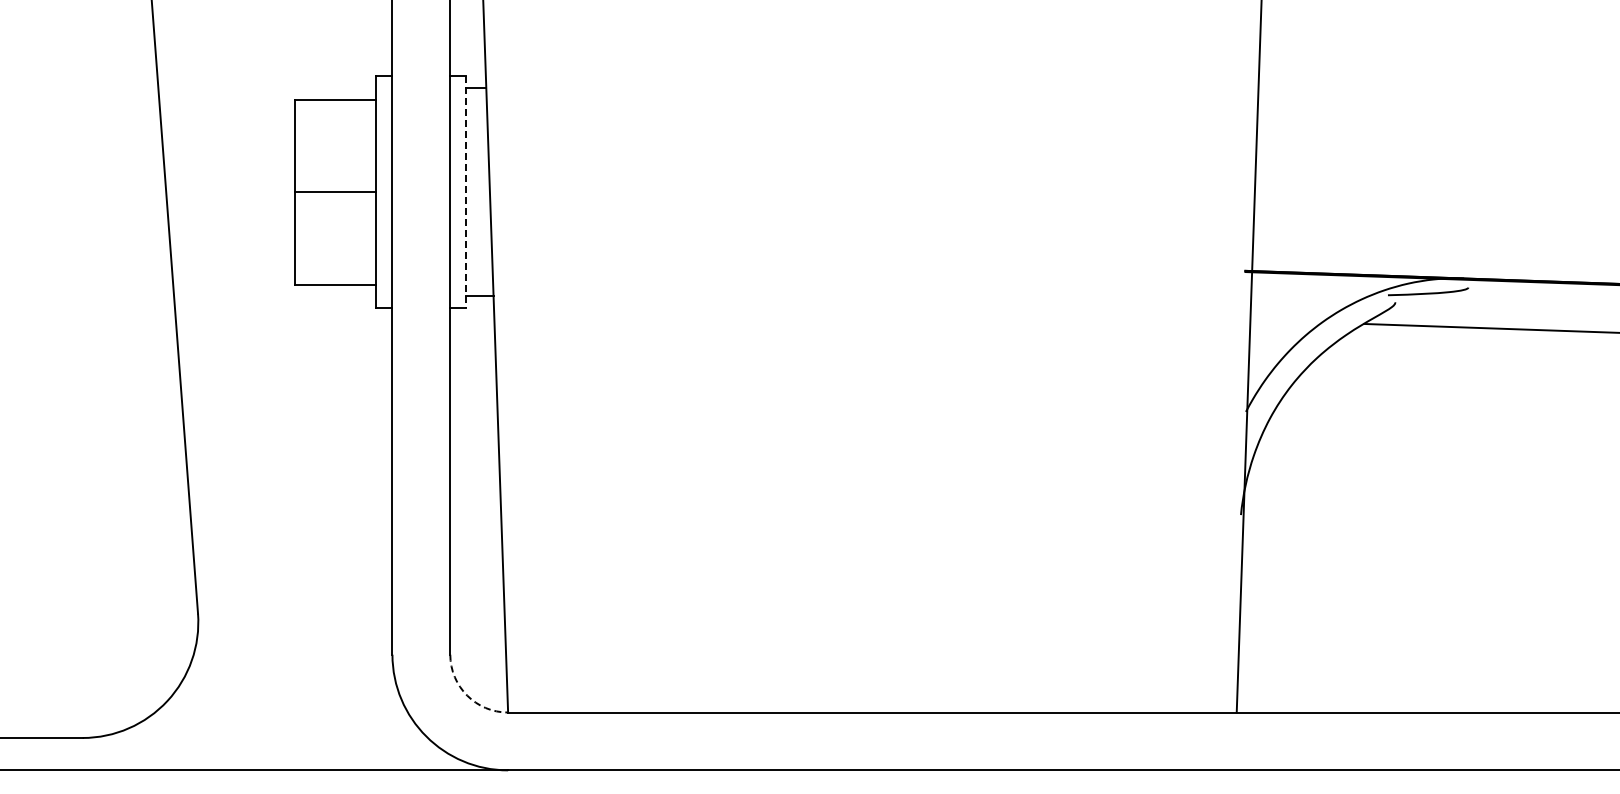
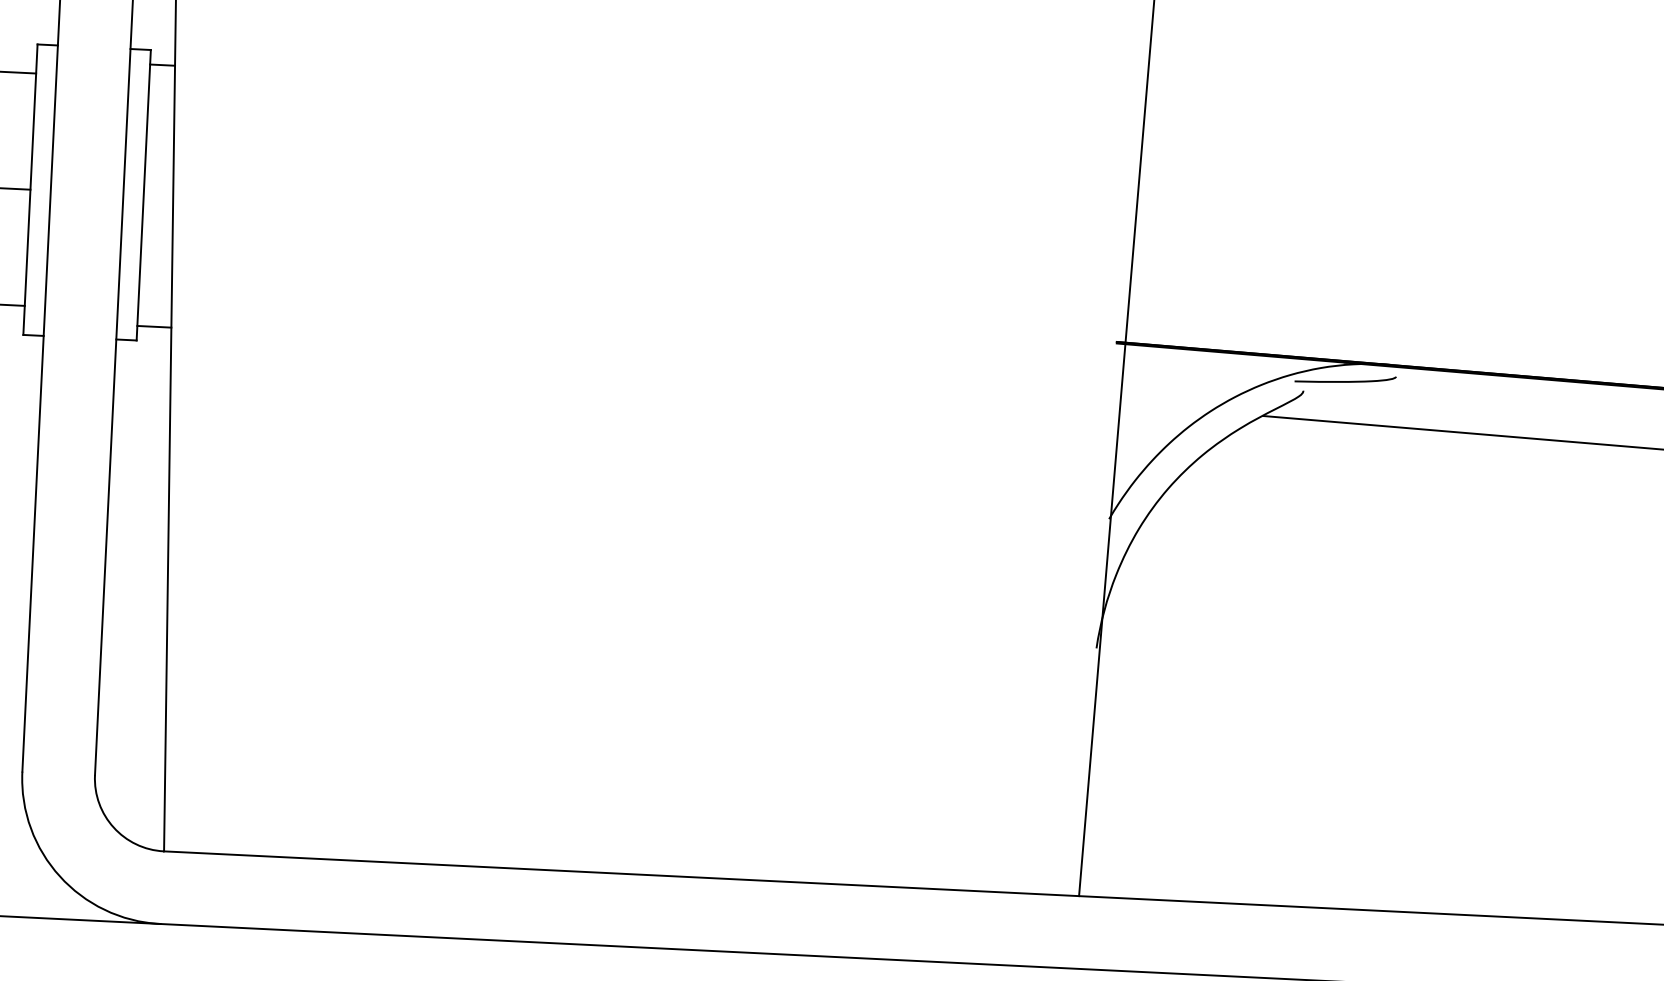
line: (466, 192) -> (143, 195), dashed -> solid
arc: (467, 695) -> (114, 827), dashed -> solid

